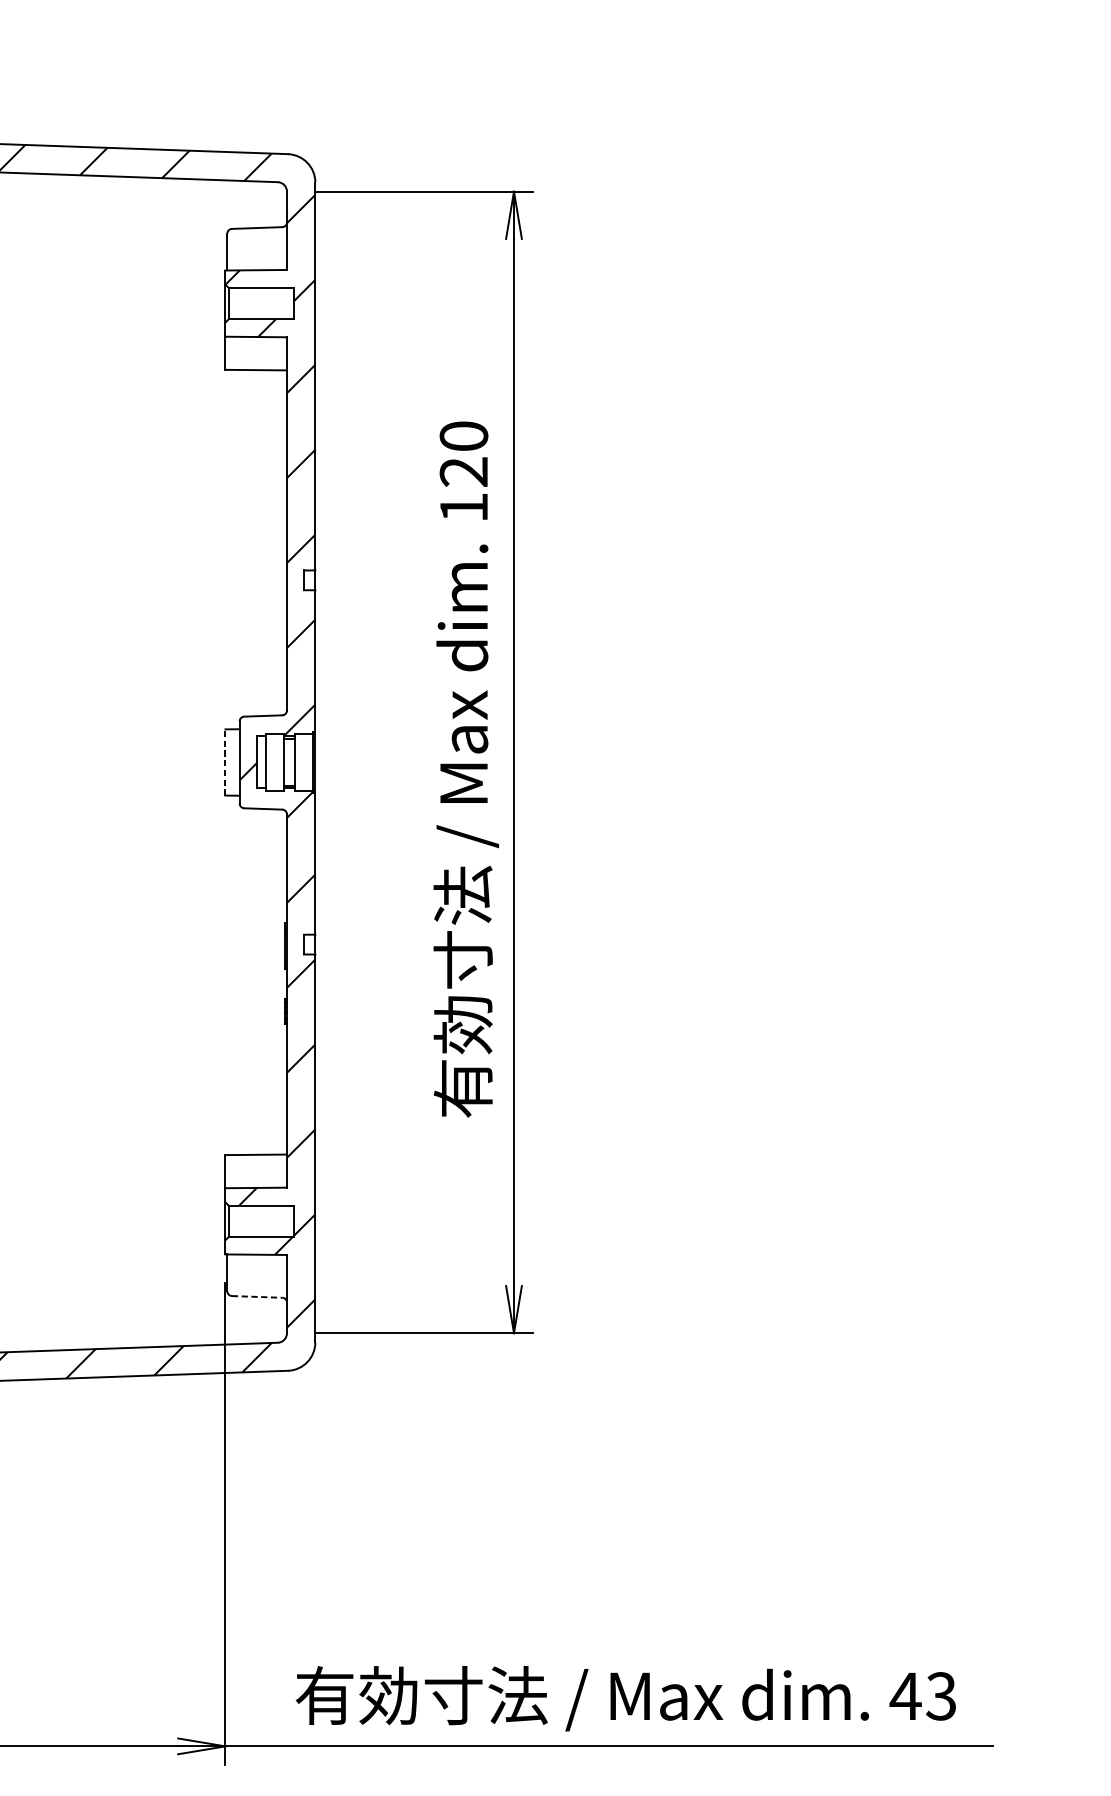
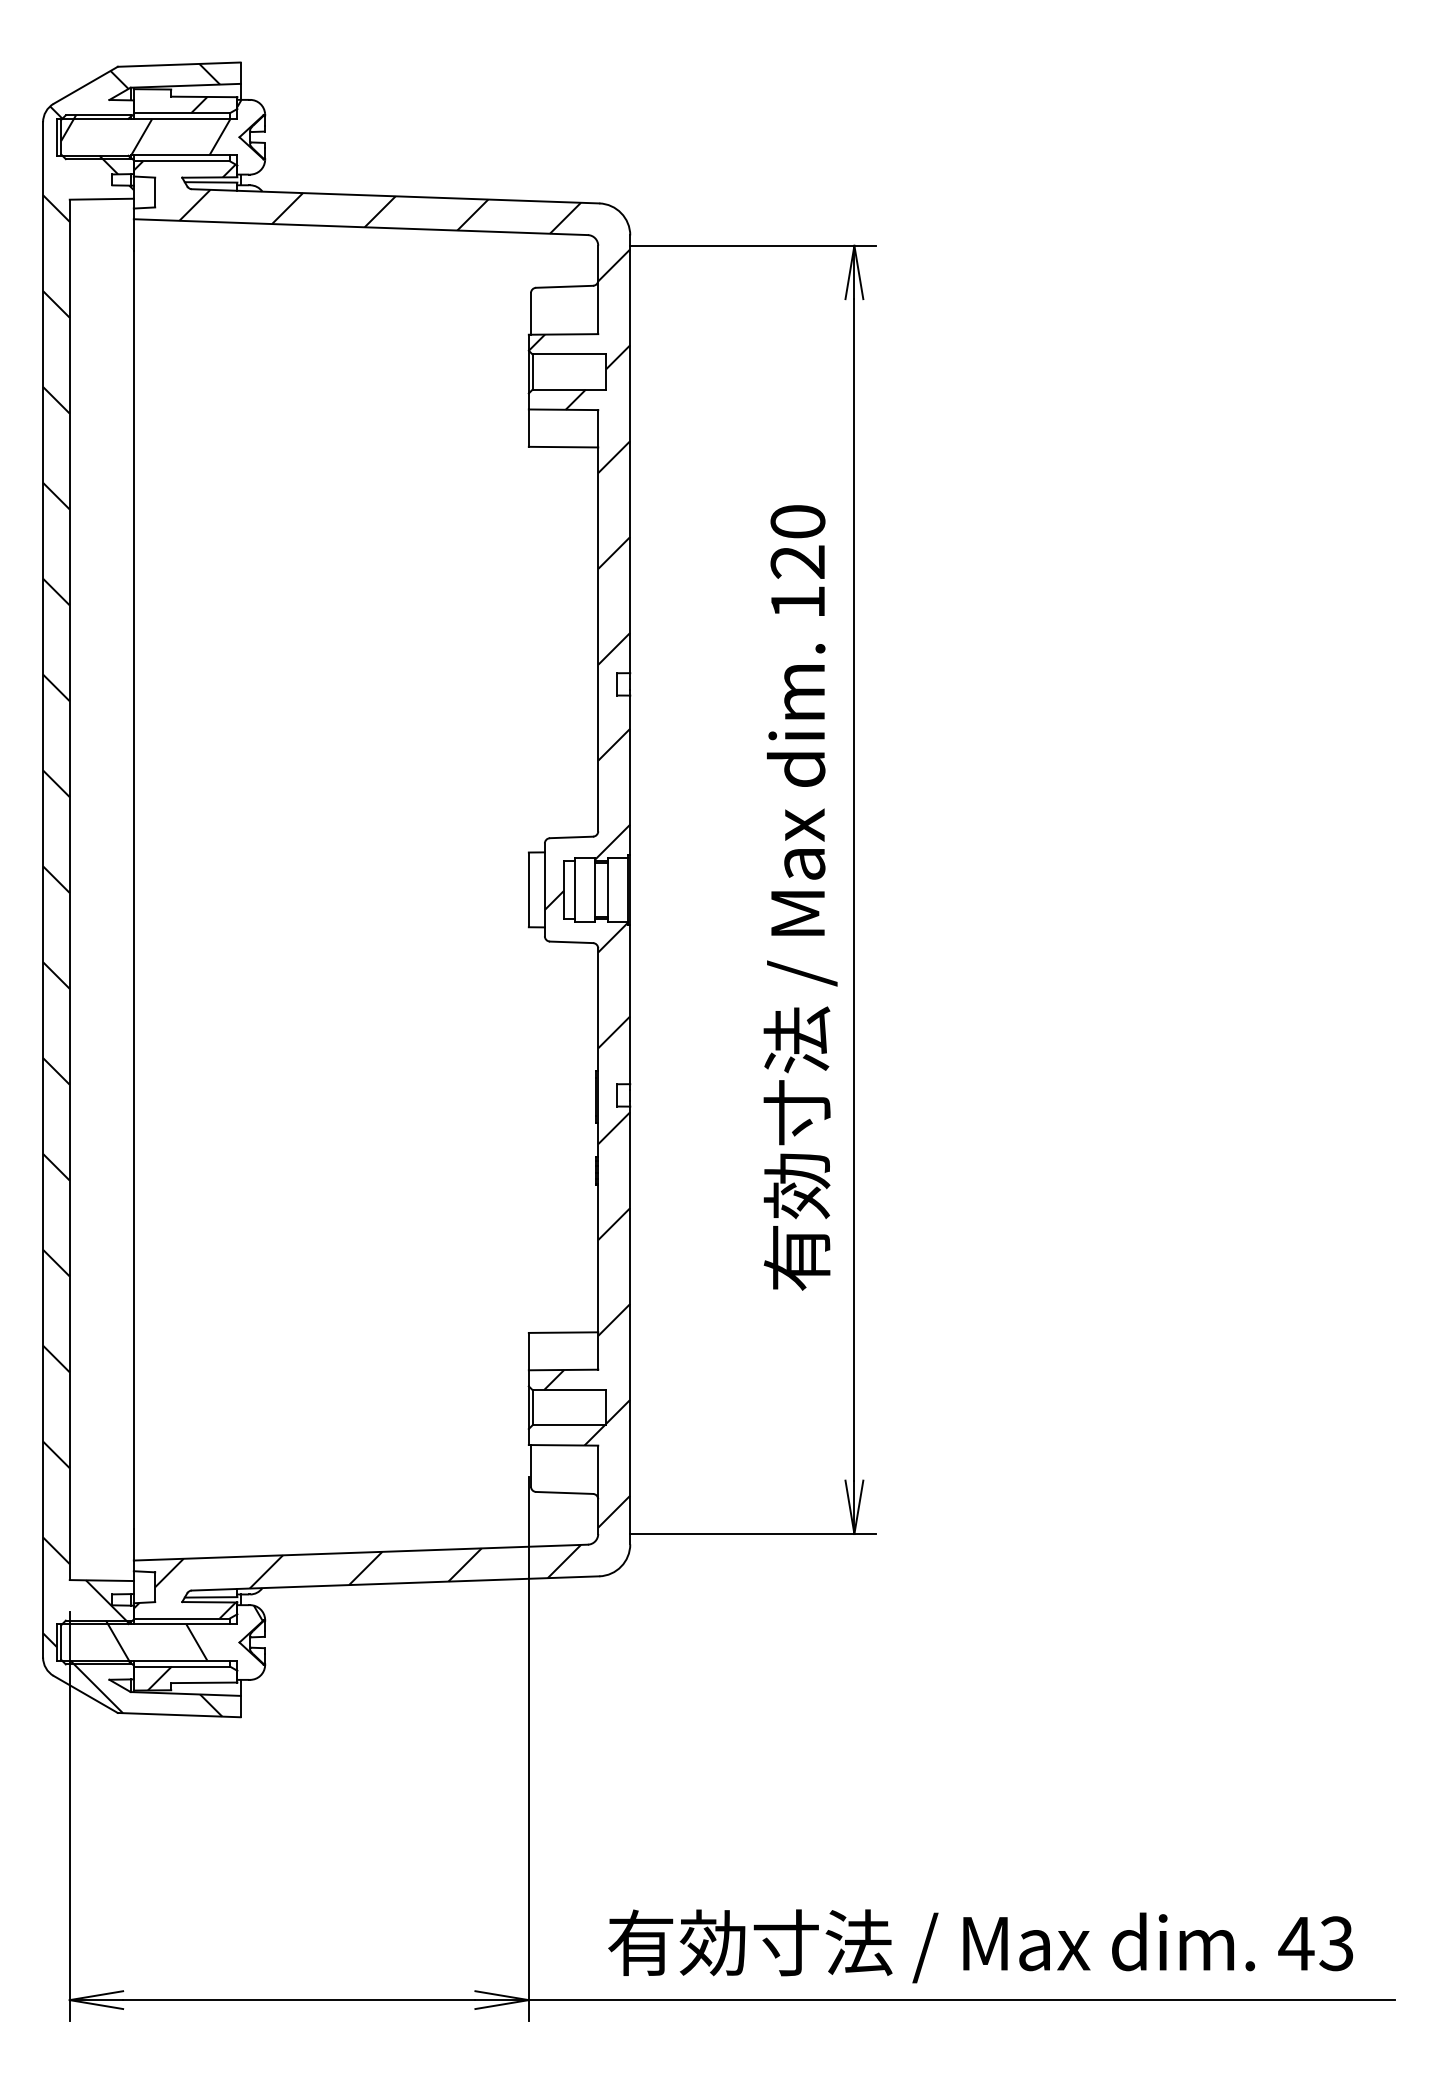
line: (225, 762) -> (528, 889), dashed -> solid
line: (257, 1296) -> (565, 1492), dashed -> solid

